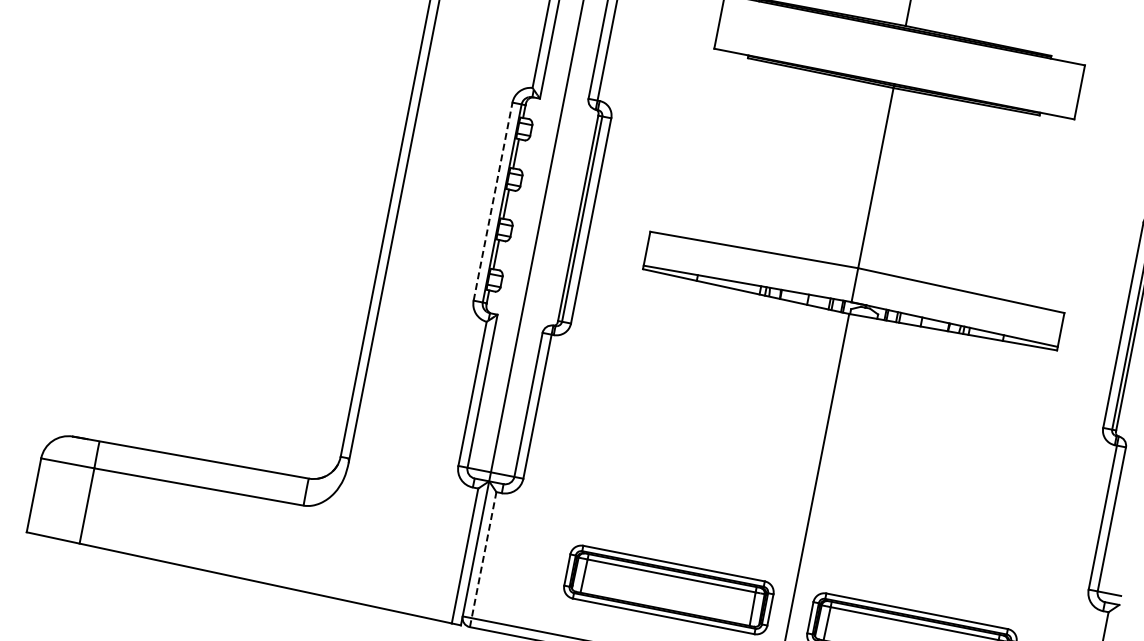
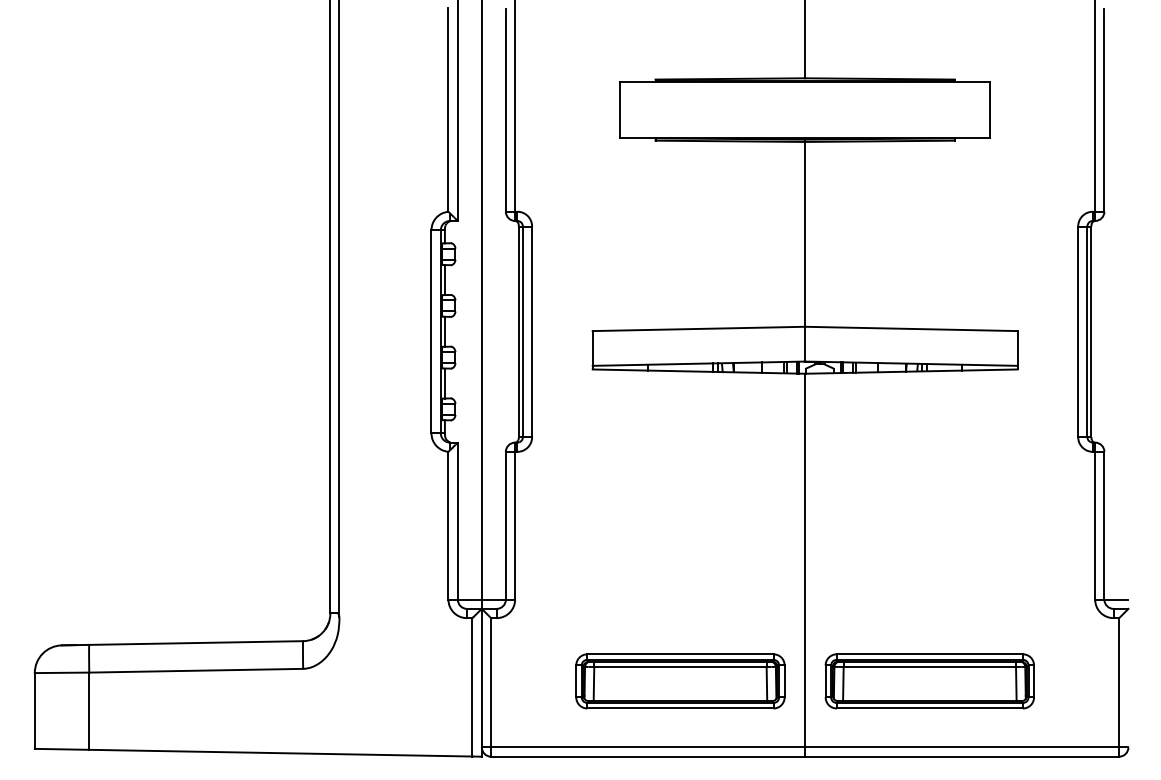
line: (493, 201) -> (431, 331), dashed -> solid
line: (483, 558) -> (491, 686), dashed -> solid

